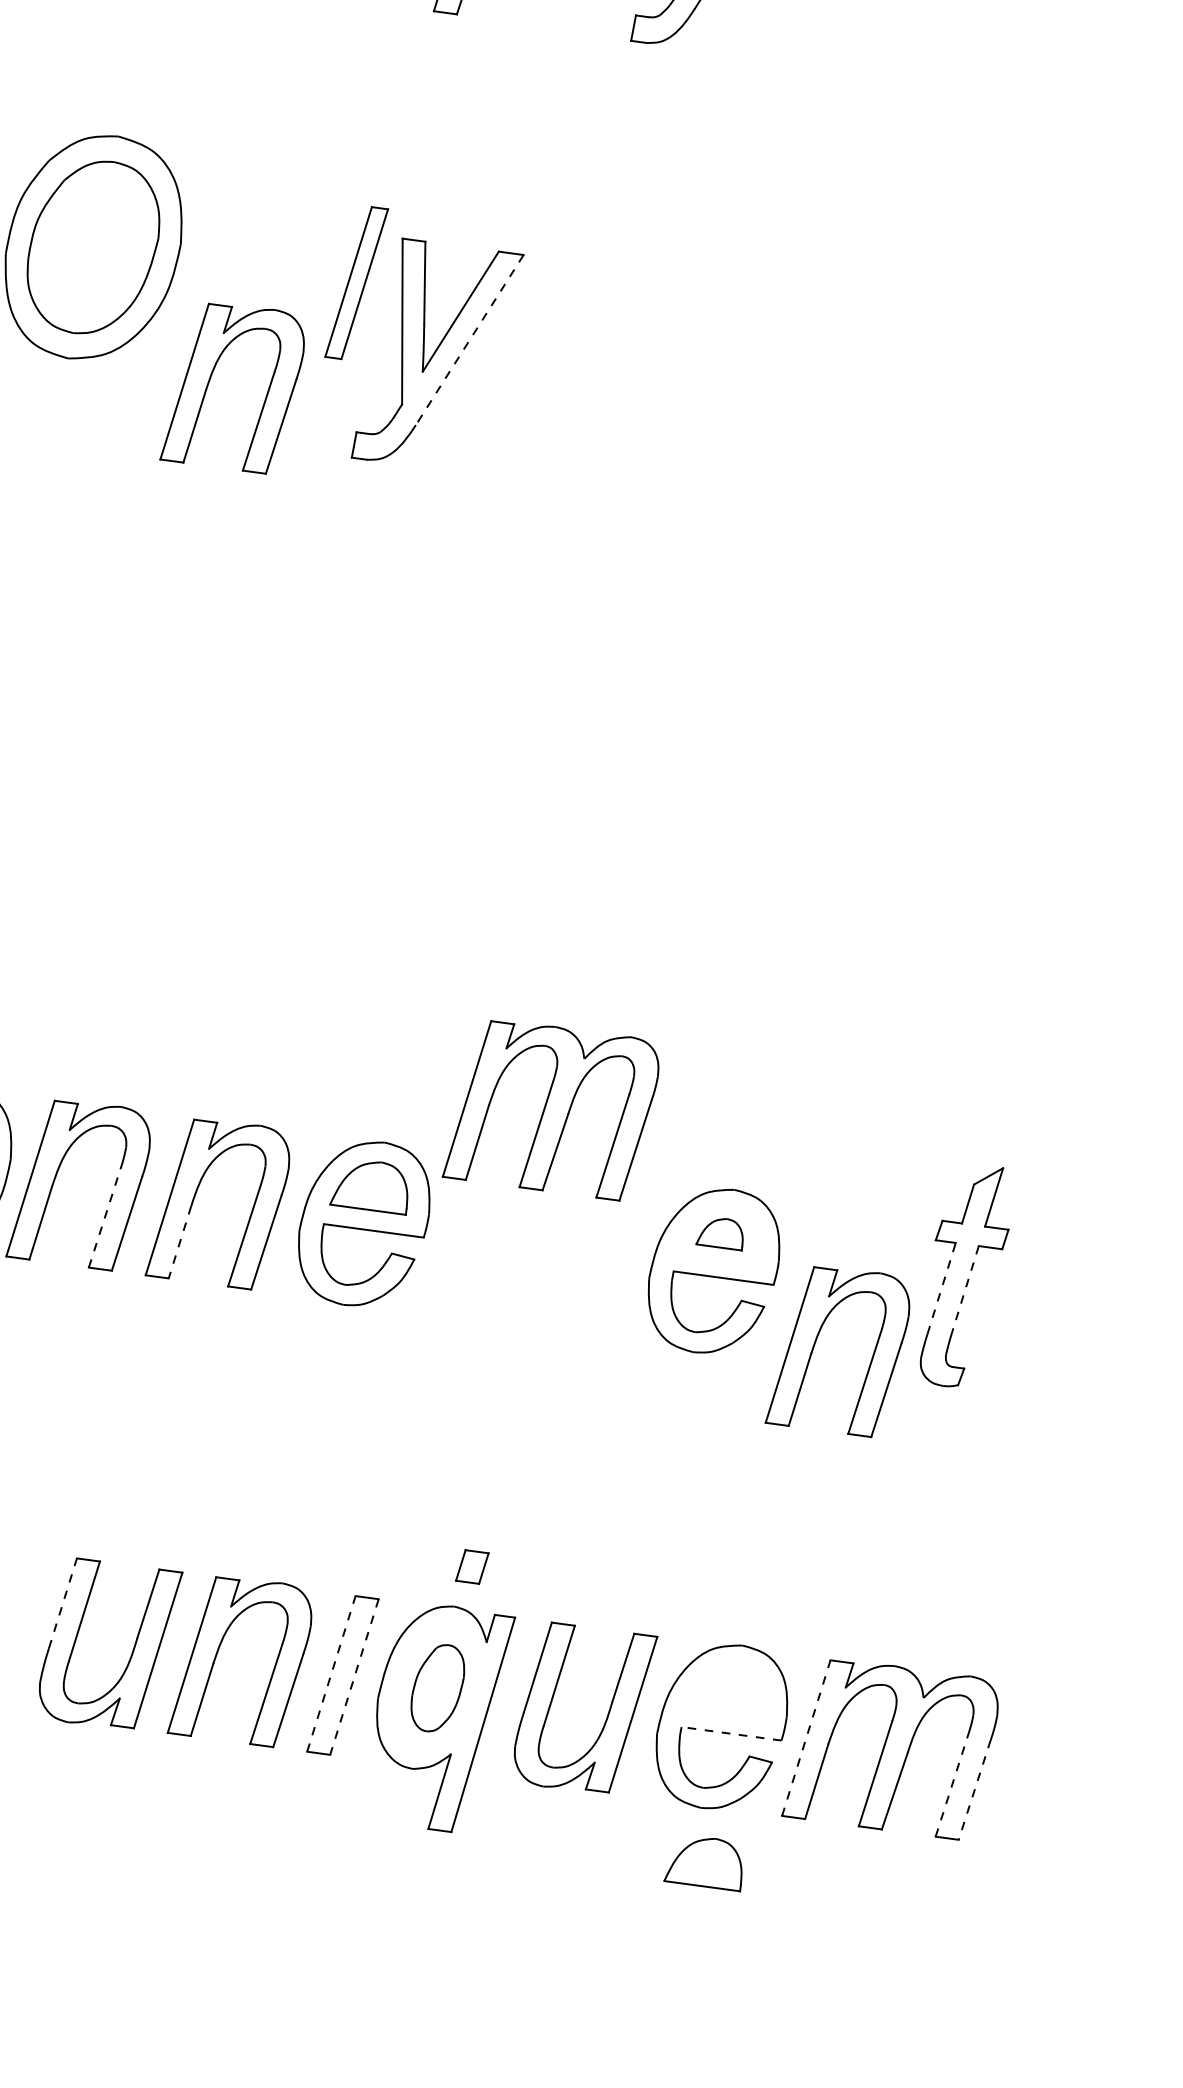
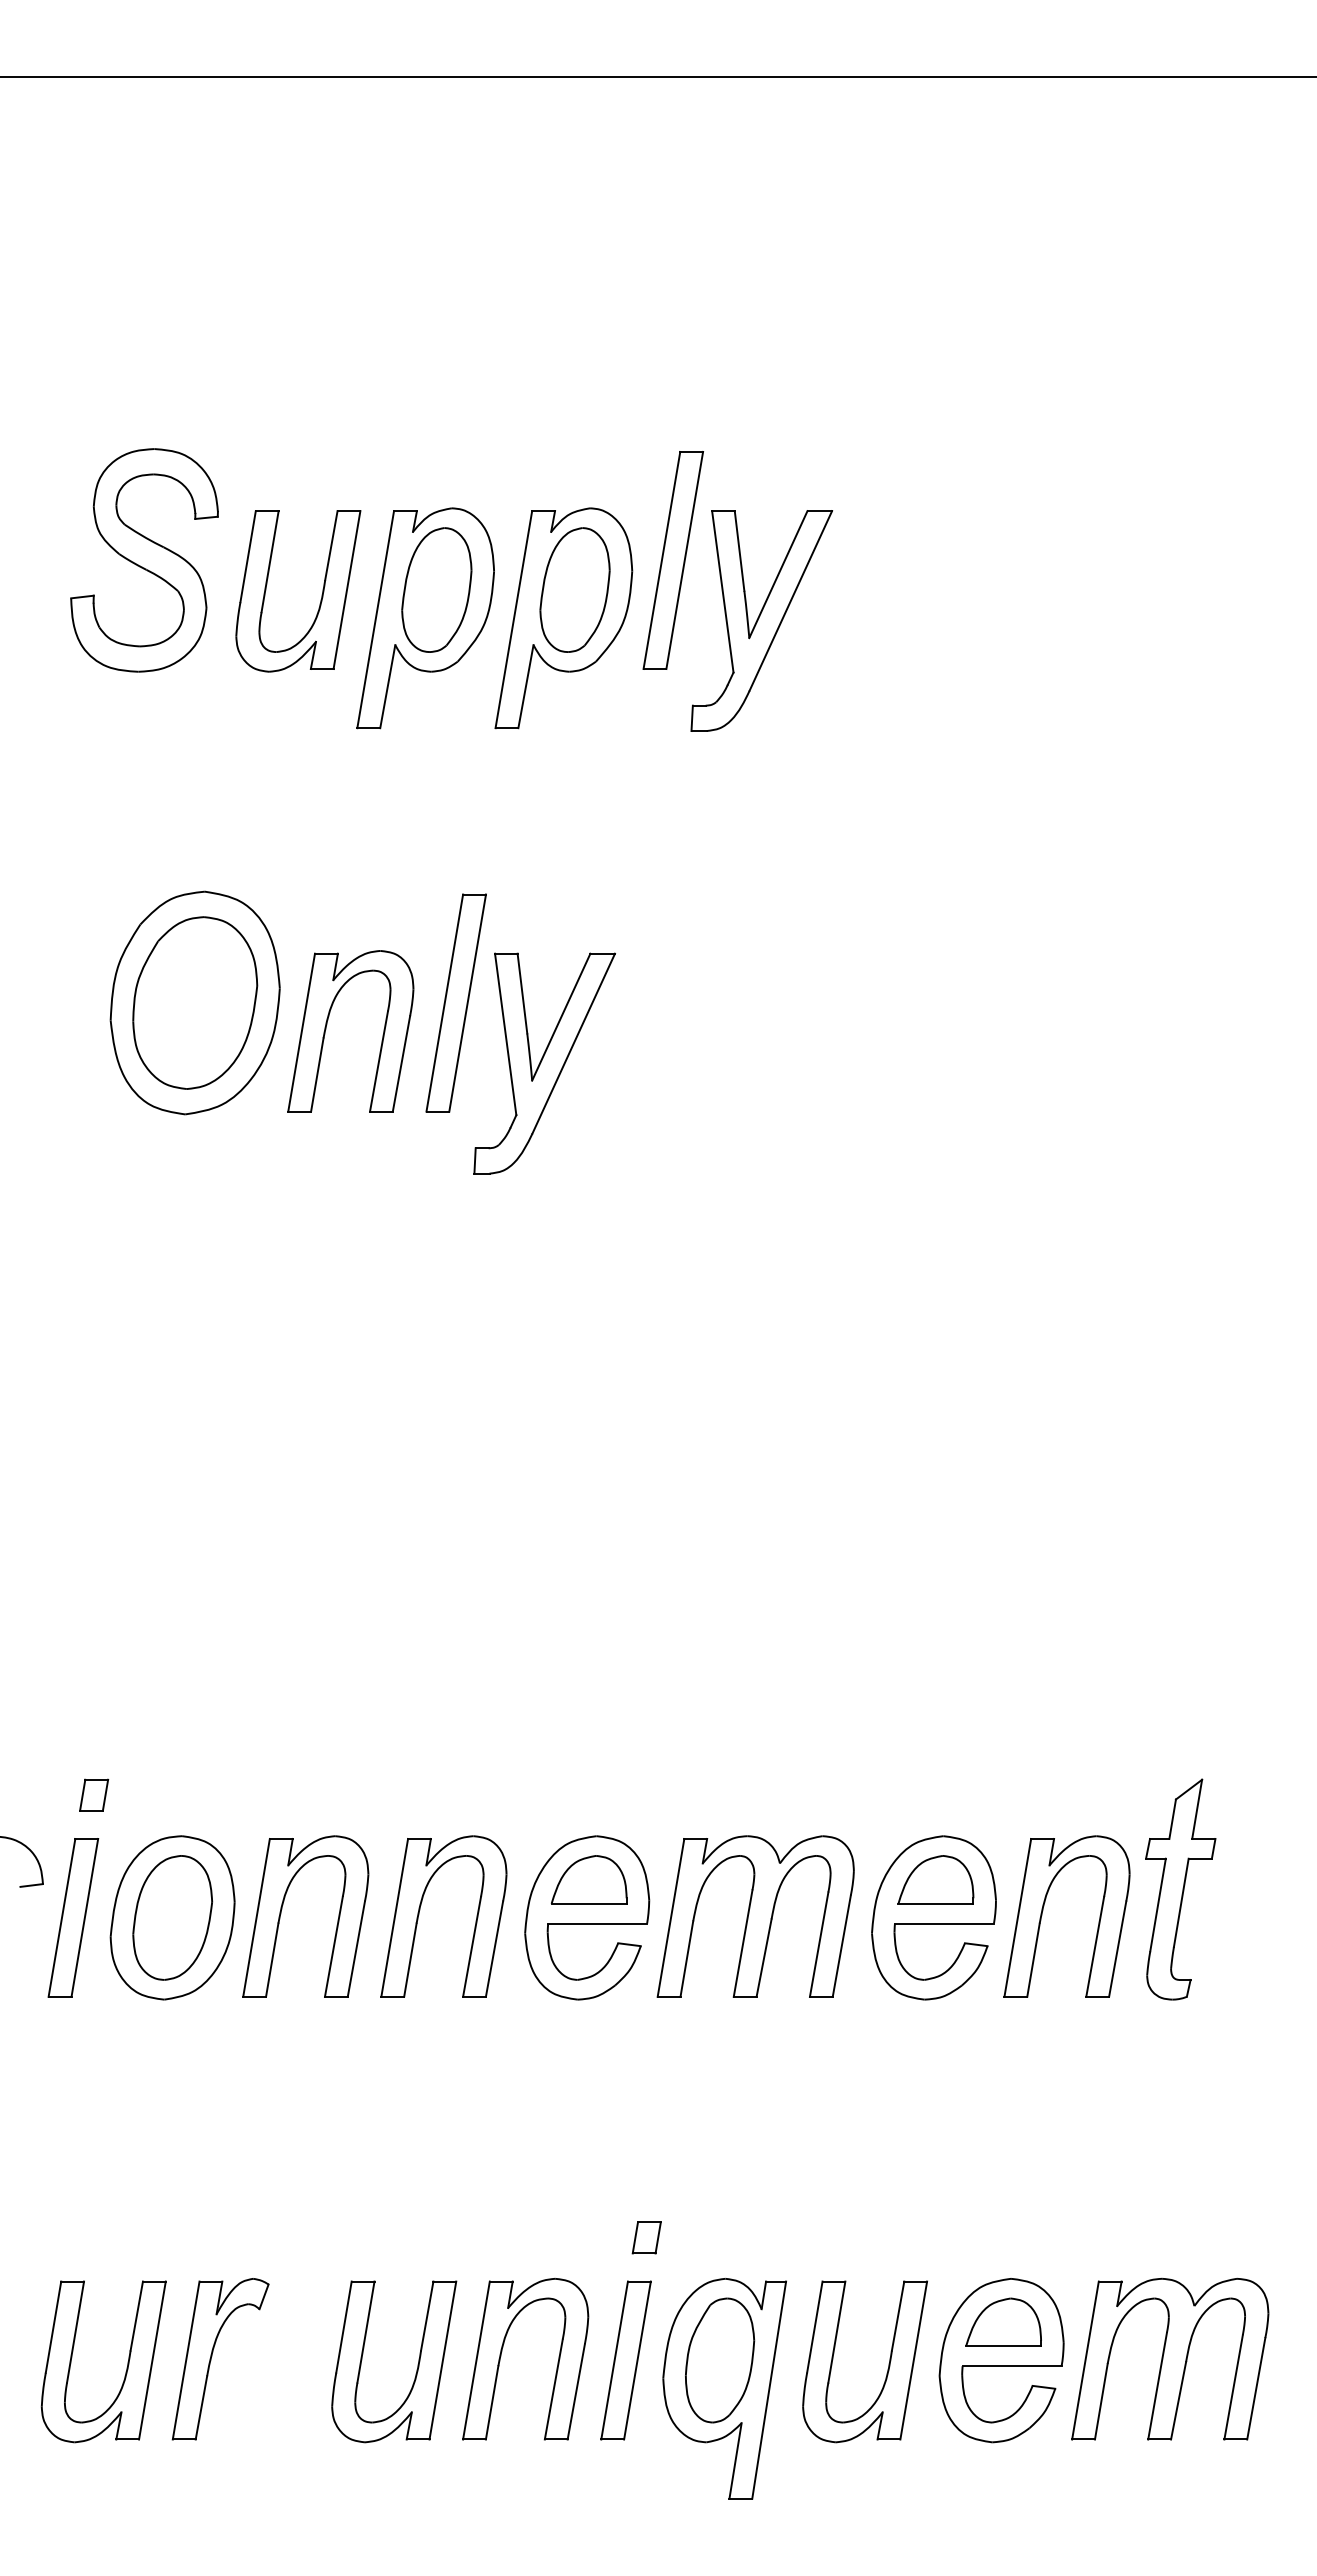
part: (356, 282) -> (455, 1002), size x1.43
line: (469, 339) -> (573, 1043), dashed -> solid
part: (211, 376) -> (327, 1024), moved
part: (552, 1109) -> (755, 1916), moved
line: (104, 1217) -> (333, 1946), dashed -> solid
part: (720, 1232) -> (935, 1879), size x1.67
line: (180, 1242) -> (410, 1960), dashed -> solid
line: (942, 1289) -> (1158, 1905), dashed -> solid
line: (965, 1289) -> (1181, 1902), dashed -> solid
part: (816, 1341) -> (1043, 1910), moved
part: (472, 1566) -> (646, 2237), moved
line: (63, 1602) -> (344, 2326), dashed -> solid
line: (331, 1673) -> (614, 2360), dashed -> solid
line: (354, 1678) -> (637, 2361), dashed -> solid
part: (438, 1688) -> (720, 2360), size x1.43
line: (730, 1734) -> (1011, 2366), dashed -> solid
line: (806, 1738) -> (1085, 2360), dashed -> solid
line: (951, 1785) -> (1233, 2387), dashed -> solid
line: (974, 1789) -> (1256, 2388), dashed -> solid
part: (705, 1861) -> (1003, 2321), moved

